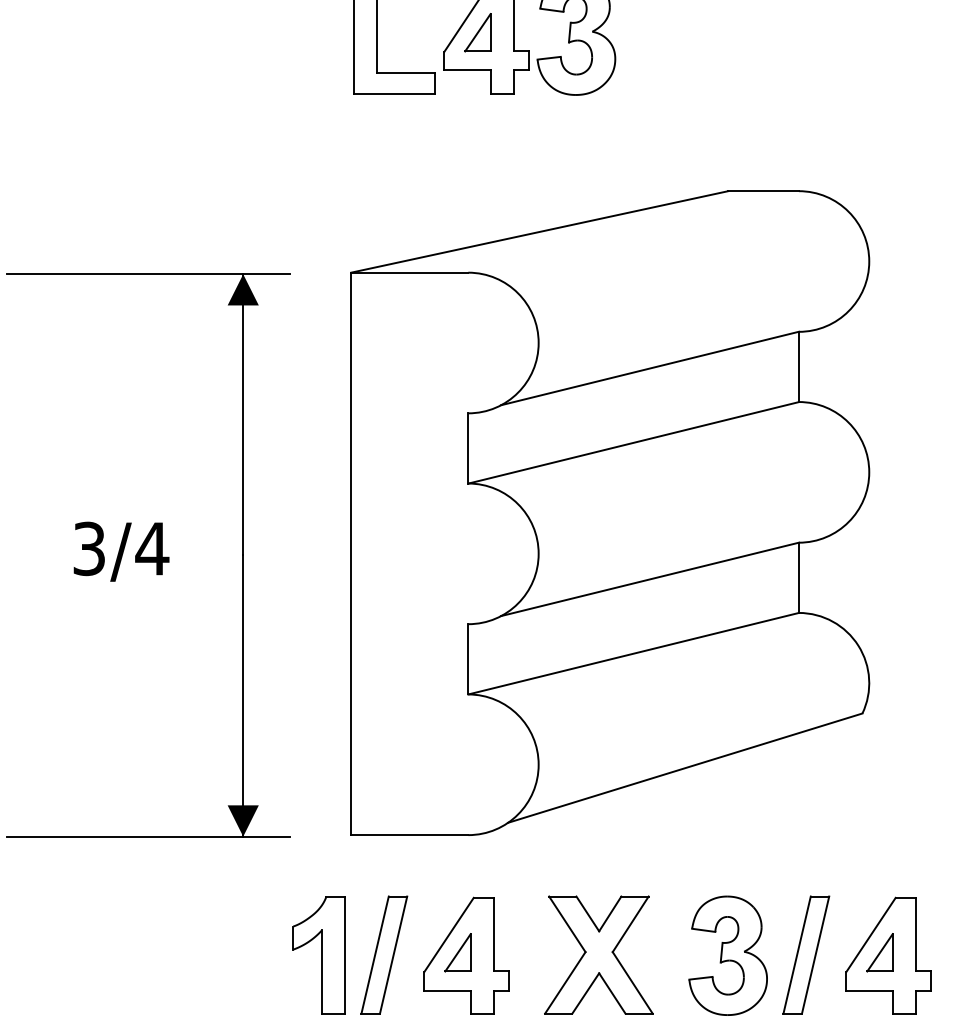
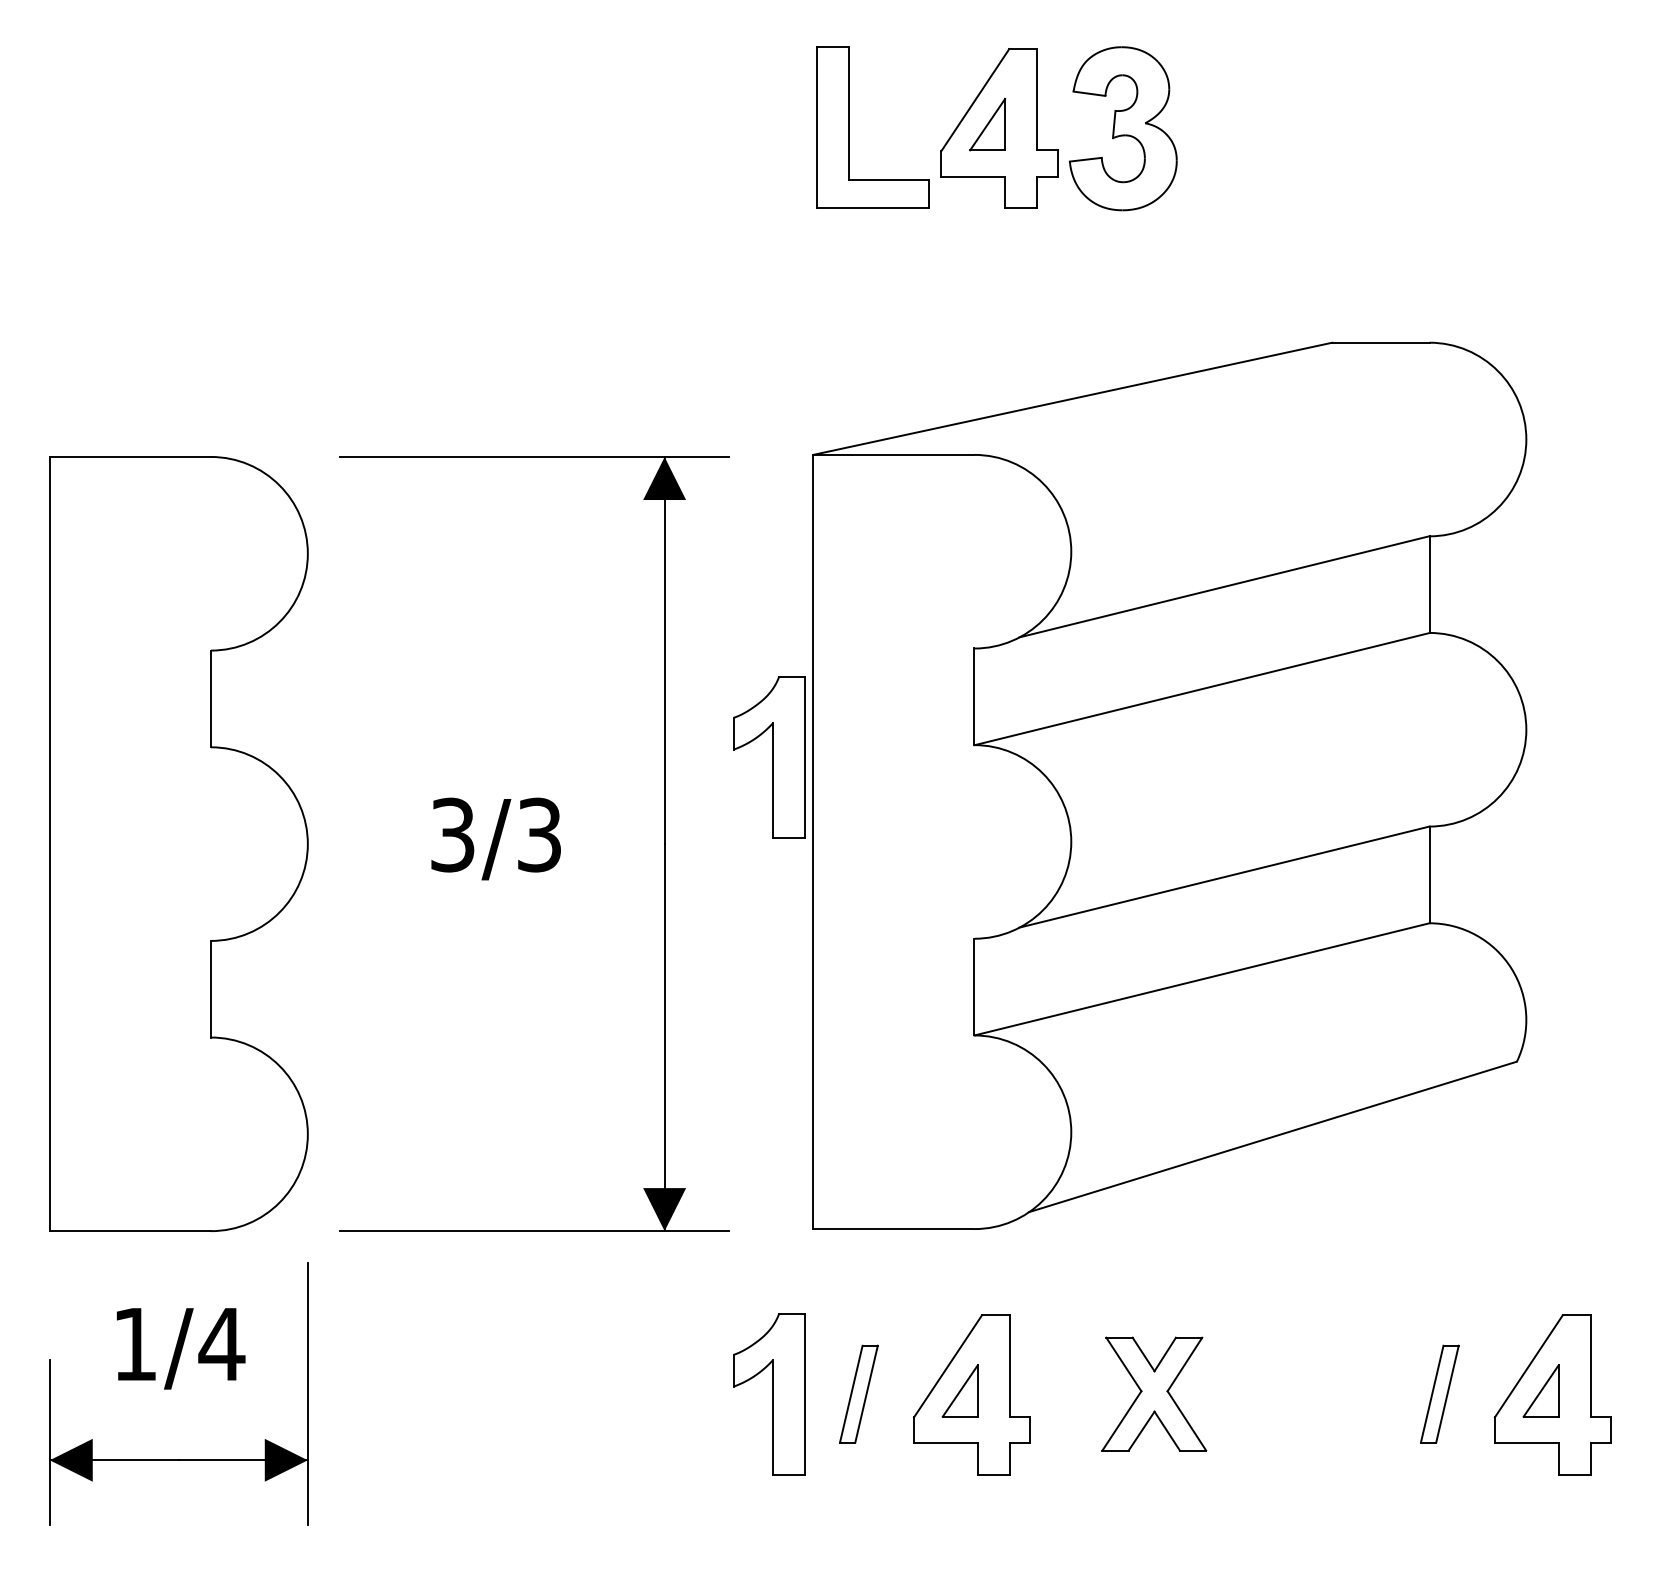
part: (319, 492) -> (769, 757), added
text: (152, 548) -> (539, 834), 3/4 -> 3/3
part: (384, 954) -> (858, 1393), size x0.6
part: (599, 954) -> (1154, 1393), size x0.7
part: (806, 954) -> (1439, 1393), size x0.6
part: (727, 955) -> (1331, 1394), removed

